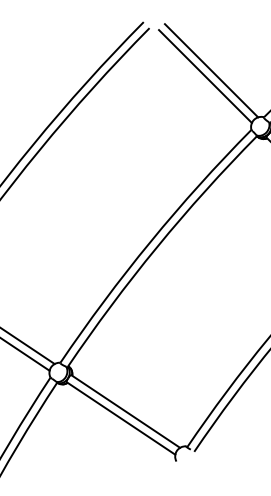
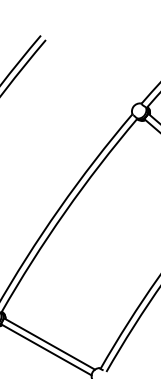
line: (211, 70) -> (97, 69), removed
line: (205, 76) -> (92, 74), removed

